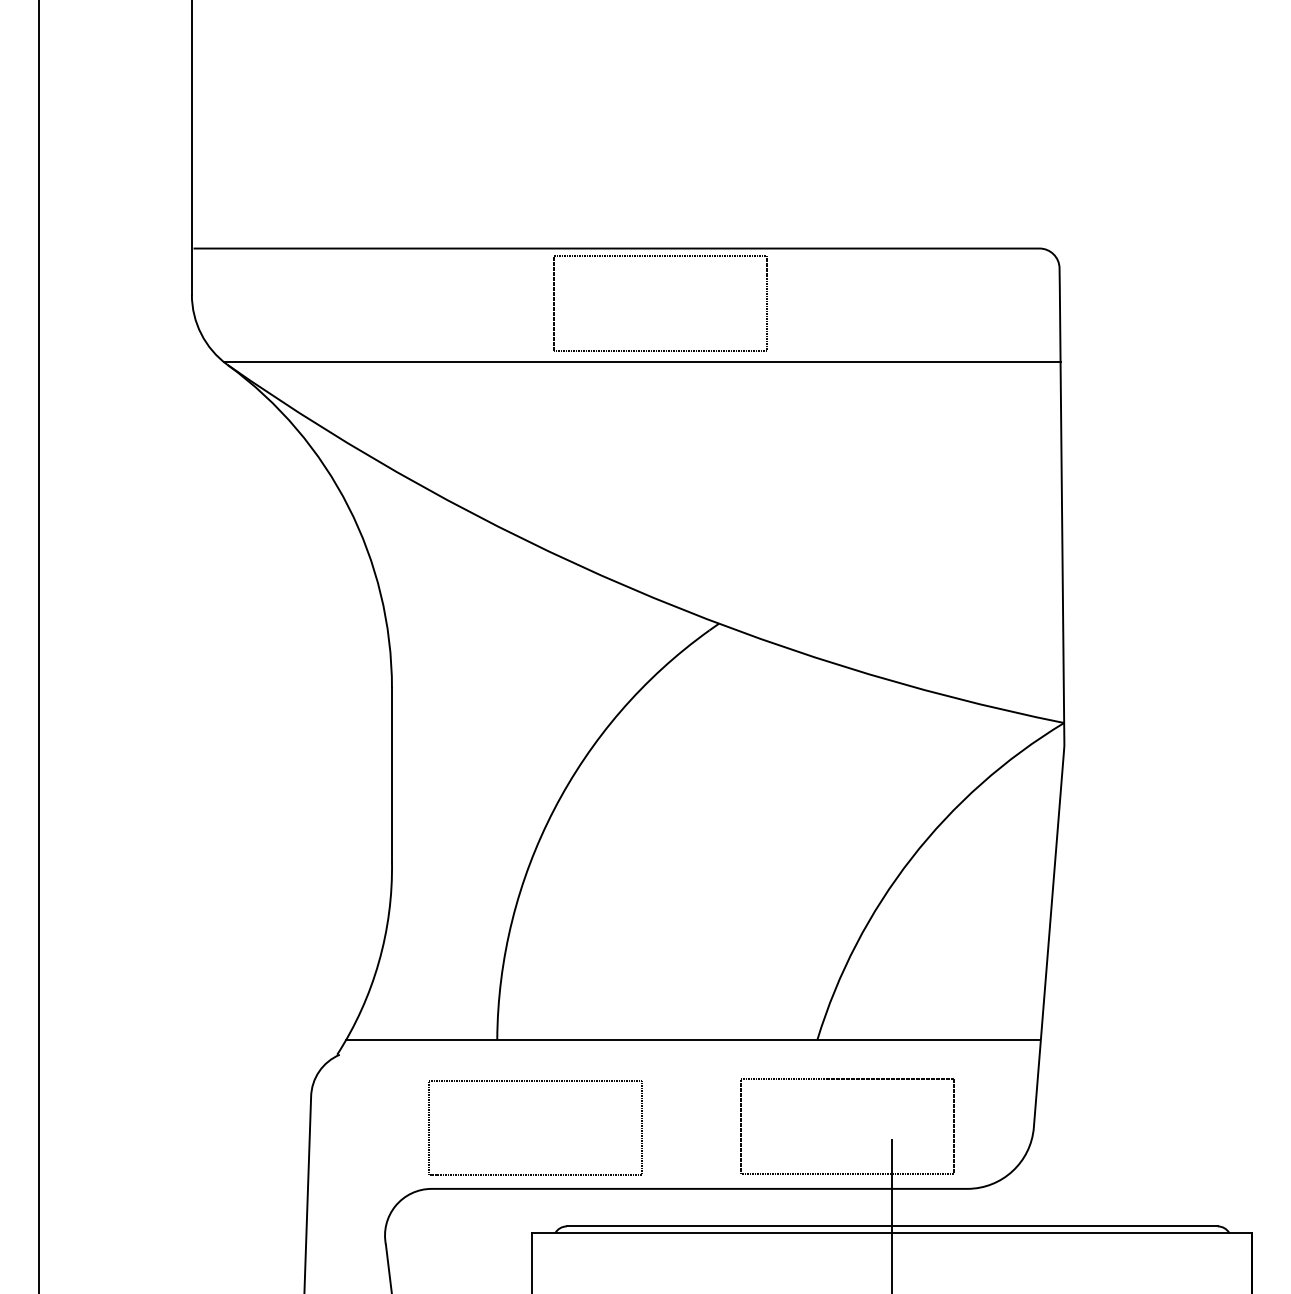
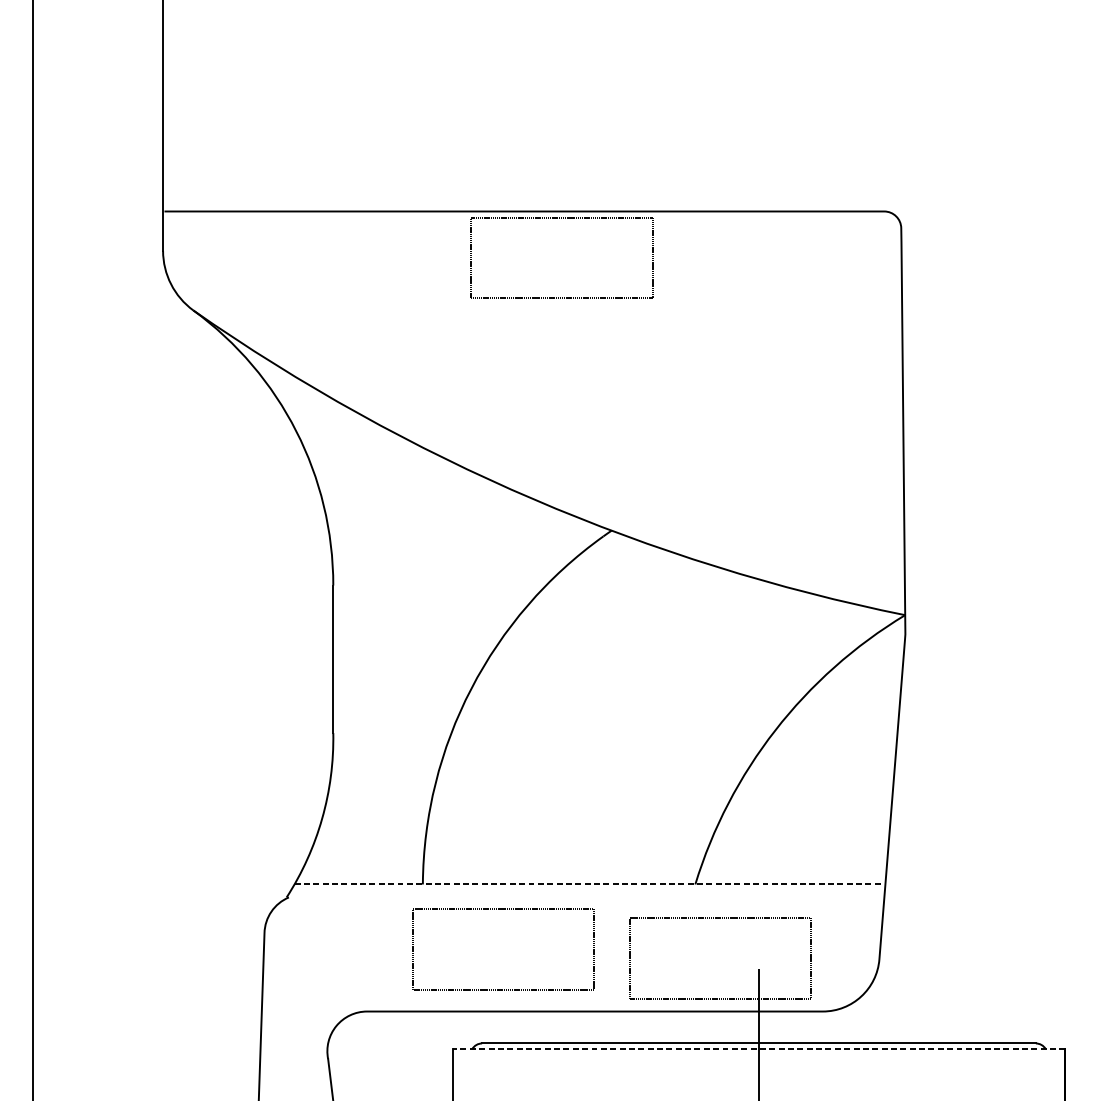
line: (642, 362) -> (546, 308), removed
line: (693, 1039) -> (589, 884), solid -> dashed
part: (534, 1081) -> (503, 909), moved
line: (891, 1233) -> (758, 1049), solid -> dashed

